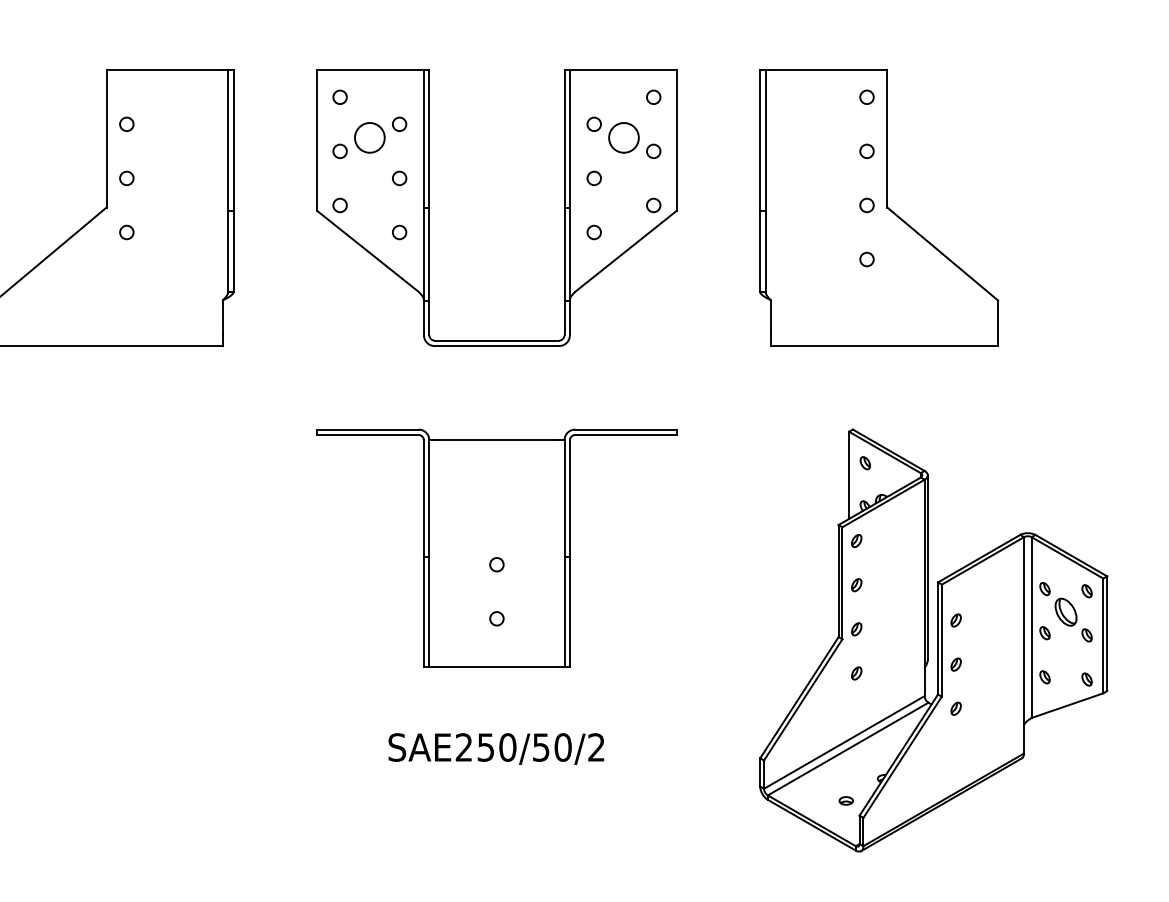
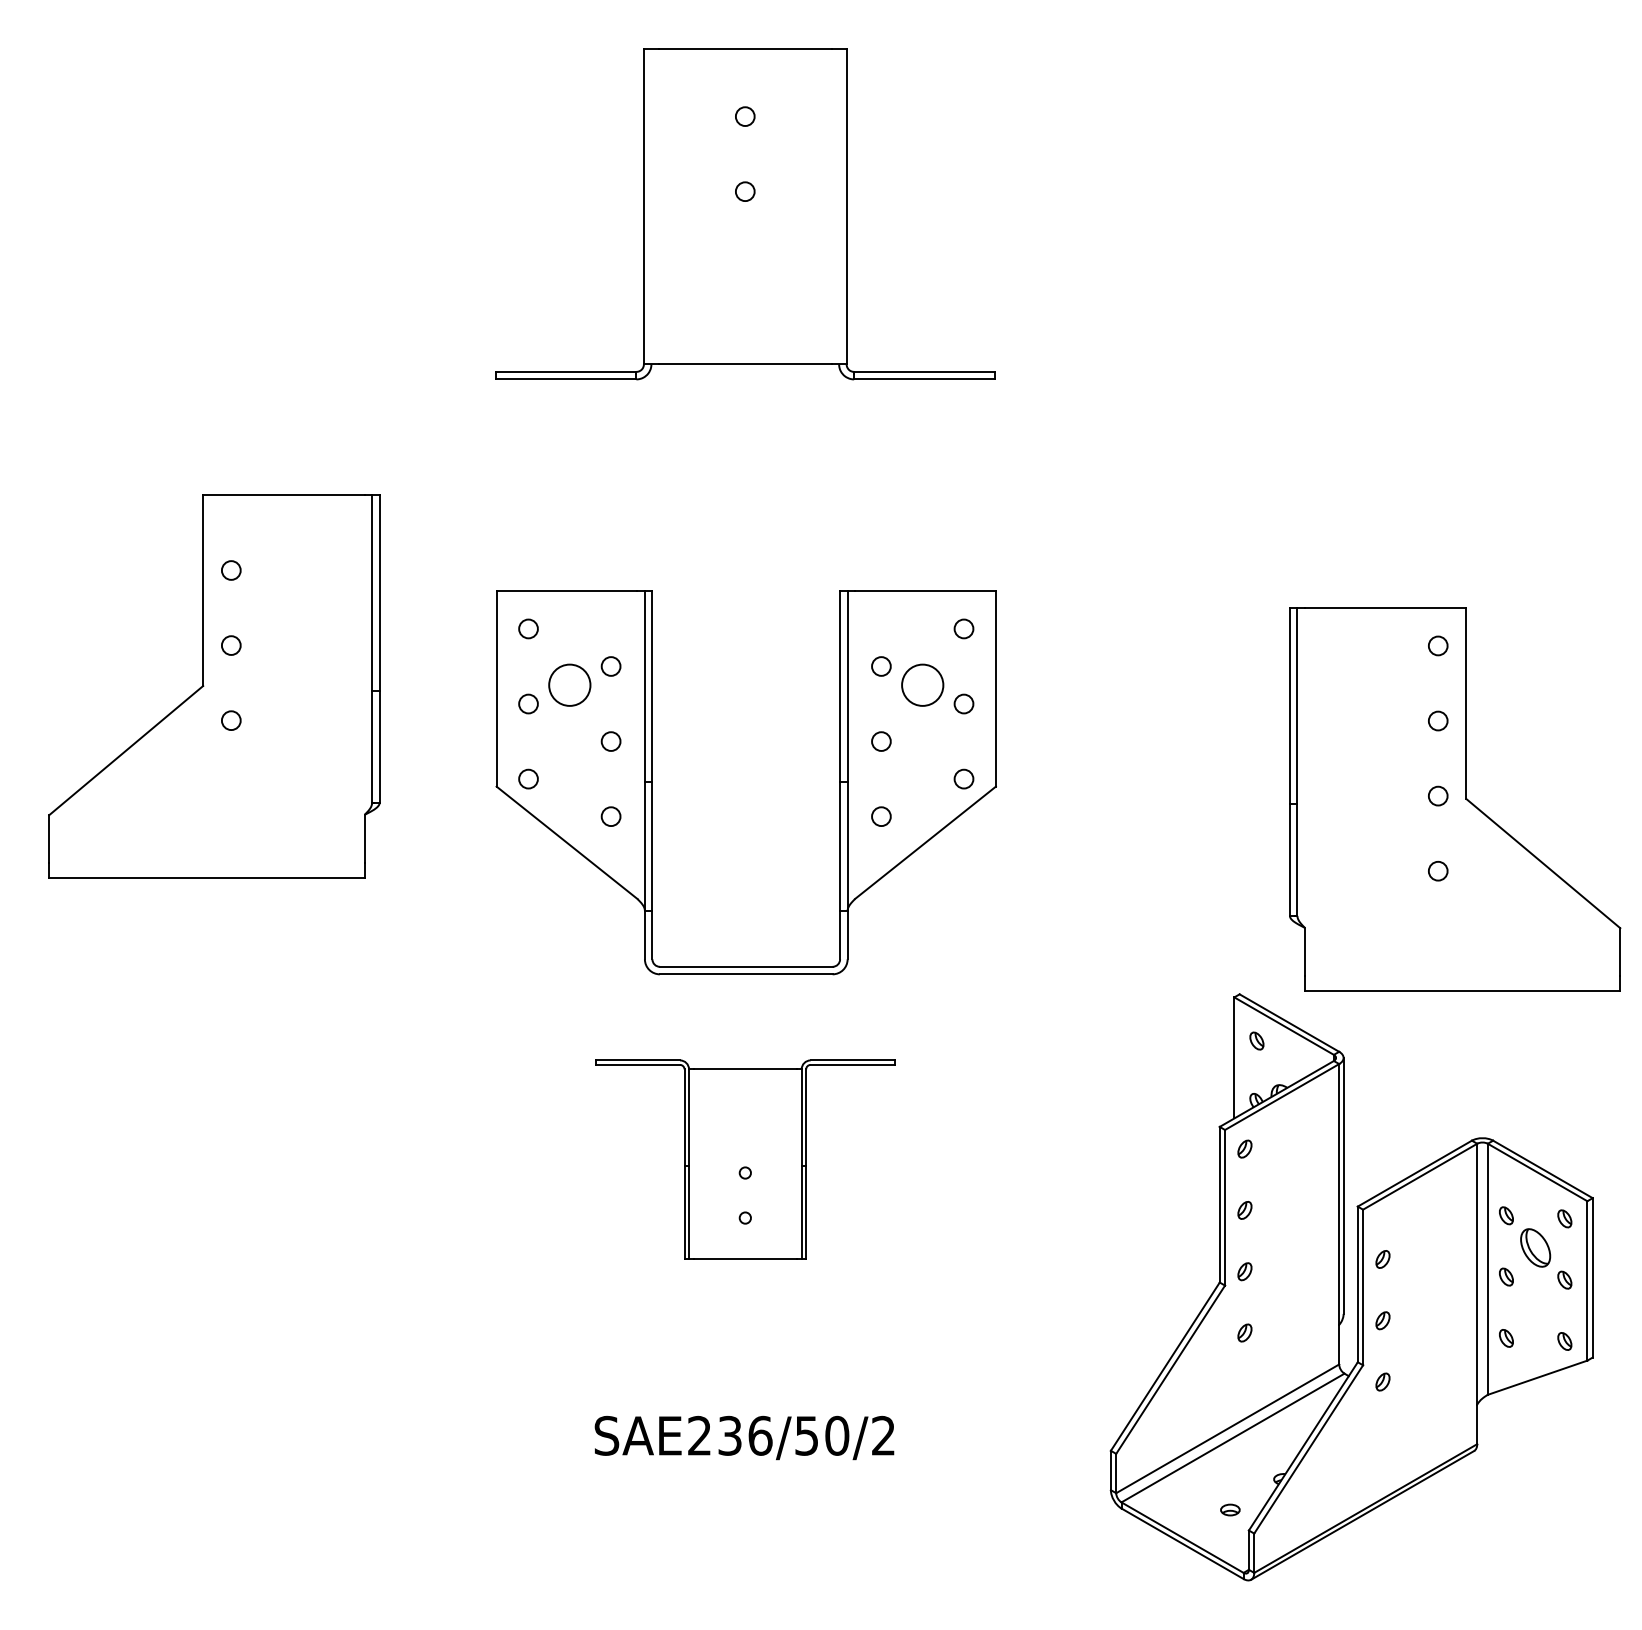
part: (429, 207) -> (652, 782), moved
part: (879, 207) -> (1455, 799), moved
part: (497, 548) -> (745, 1159), size x0.6
text: (497, 747) -> (745, 1435), SAE250/50/2 -> SAE236/50/2

